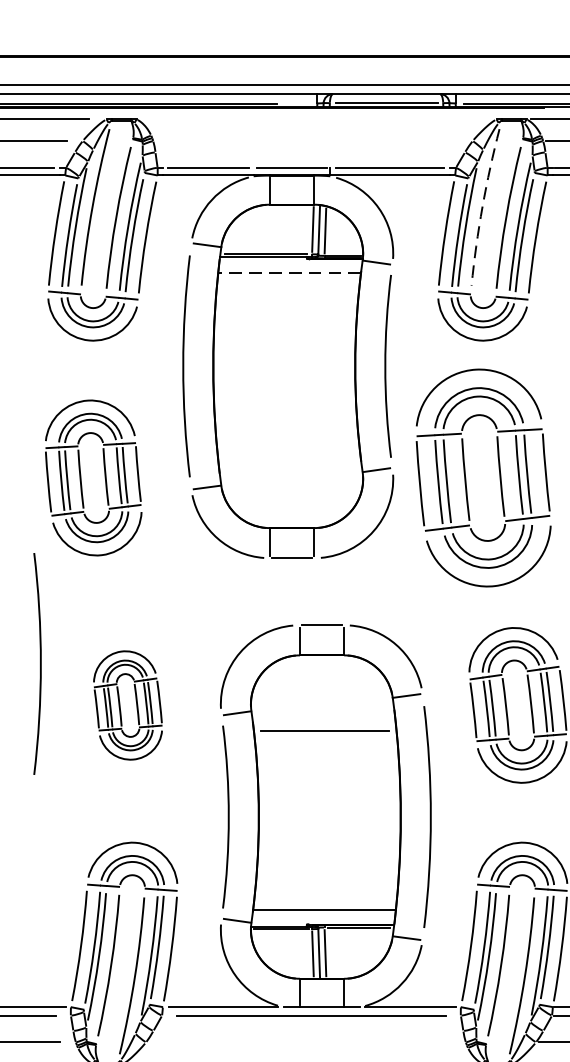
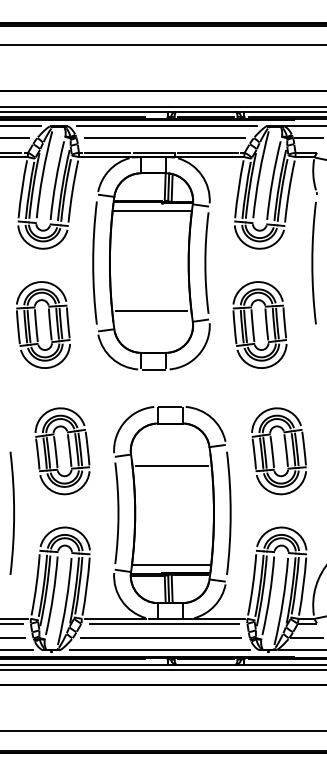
line: (317, 118) -> (167, 125), added
line: (313, 140) -> (165, 137), added
arc: (482, 206) -> (259, 174), dashed -> solid
line: (290, 273) -> (152, 211), dashed -> solid
line: (288, 451) -> (151, 310), added
part: (482, 477) -> (259, 324), size x0.71
arc: (39, 662) -> (13, 512), moved
part: (127, 705) -> (62, 451), size x1.43
line: (306, 1042) -> (161, 638), added

